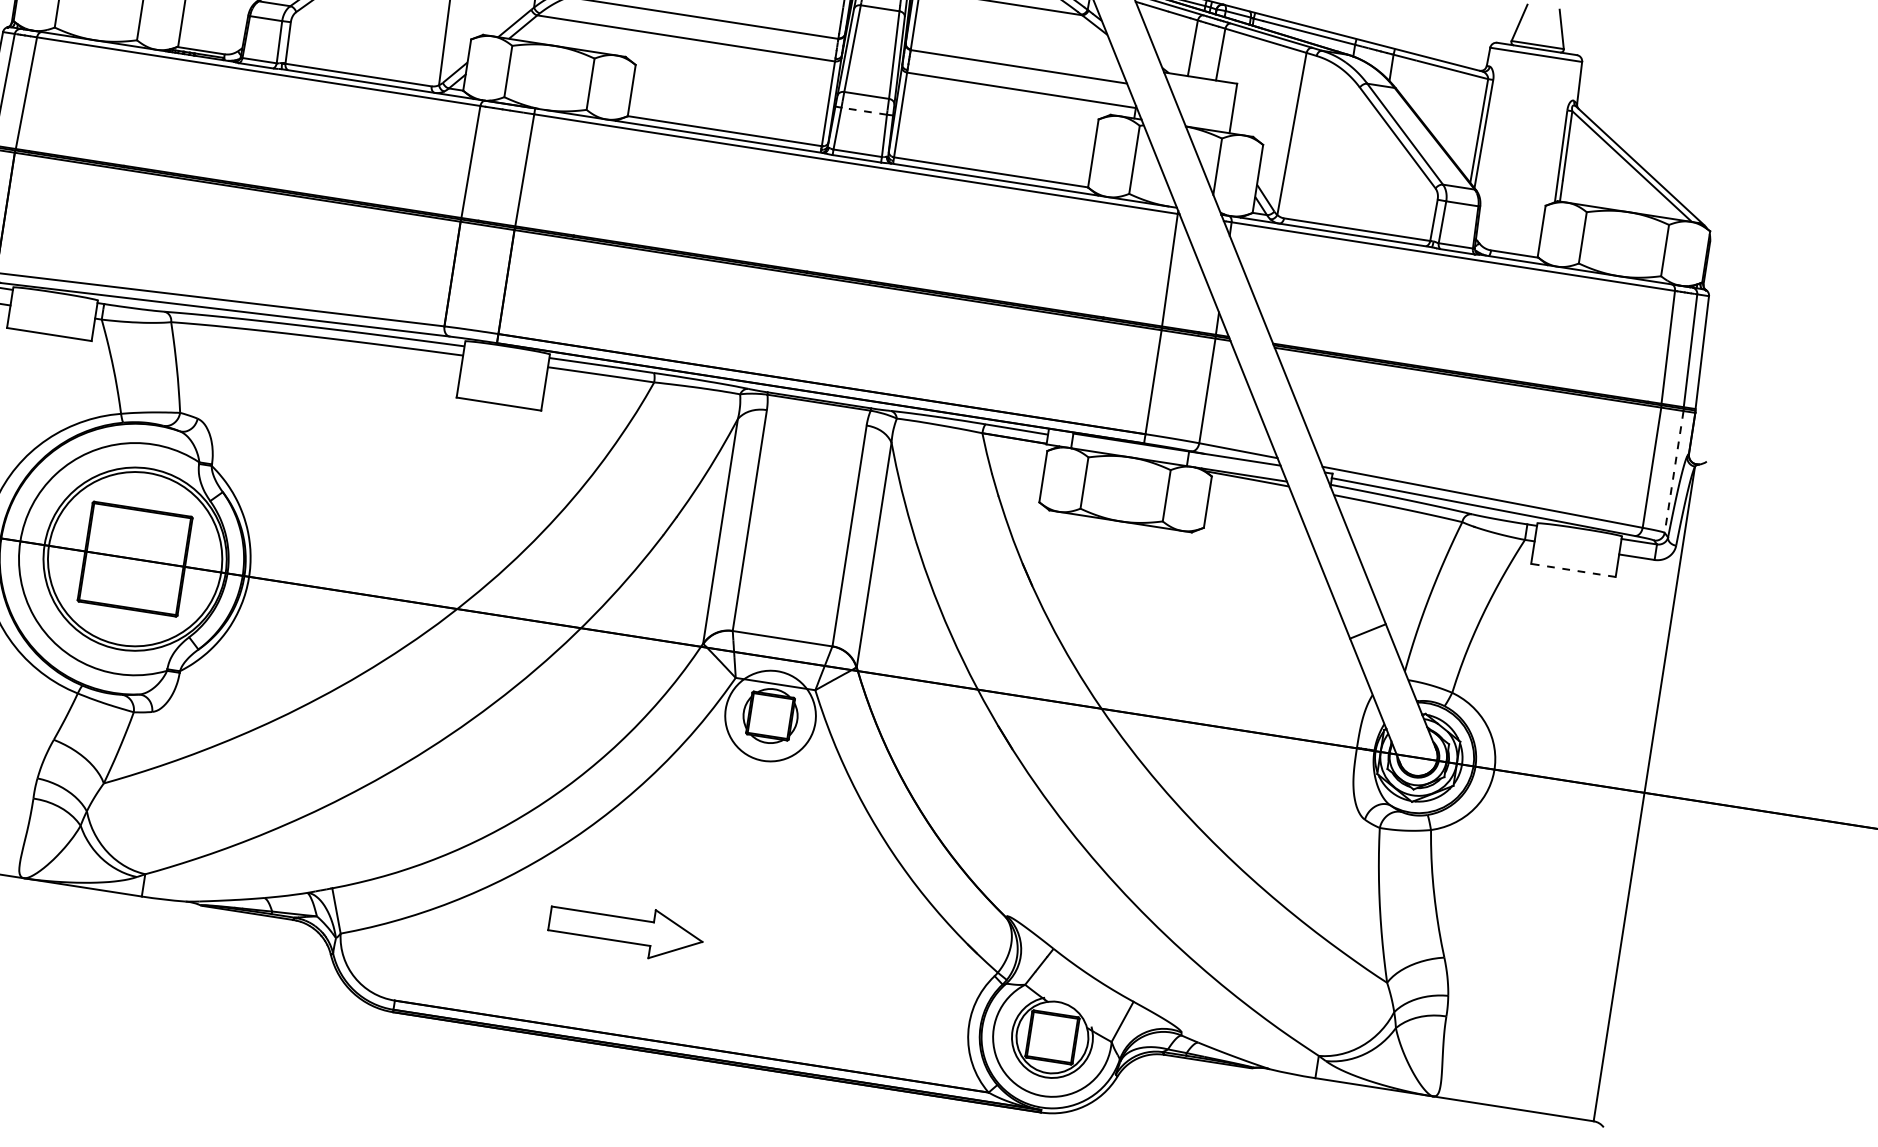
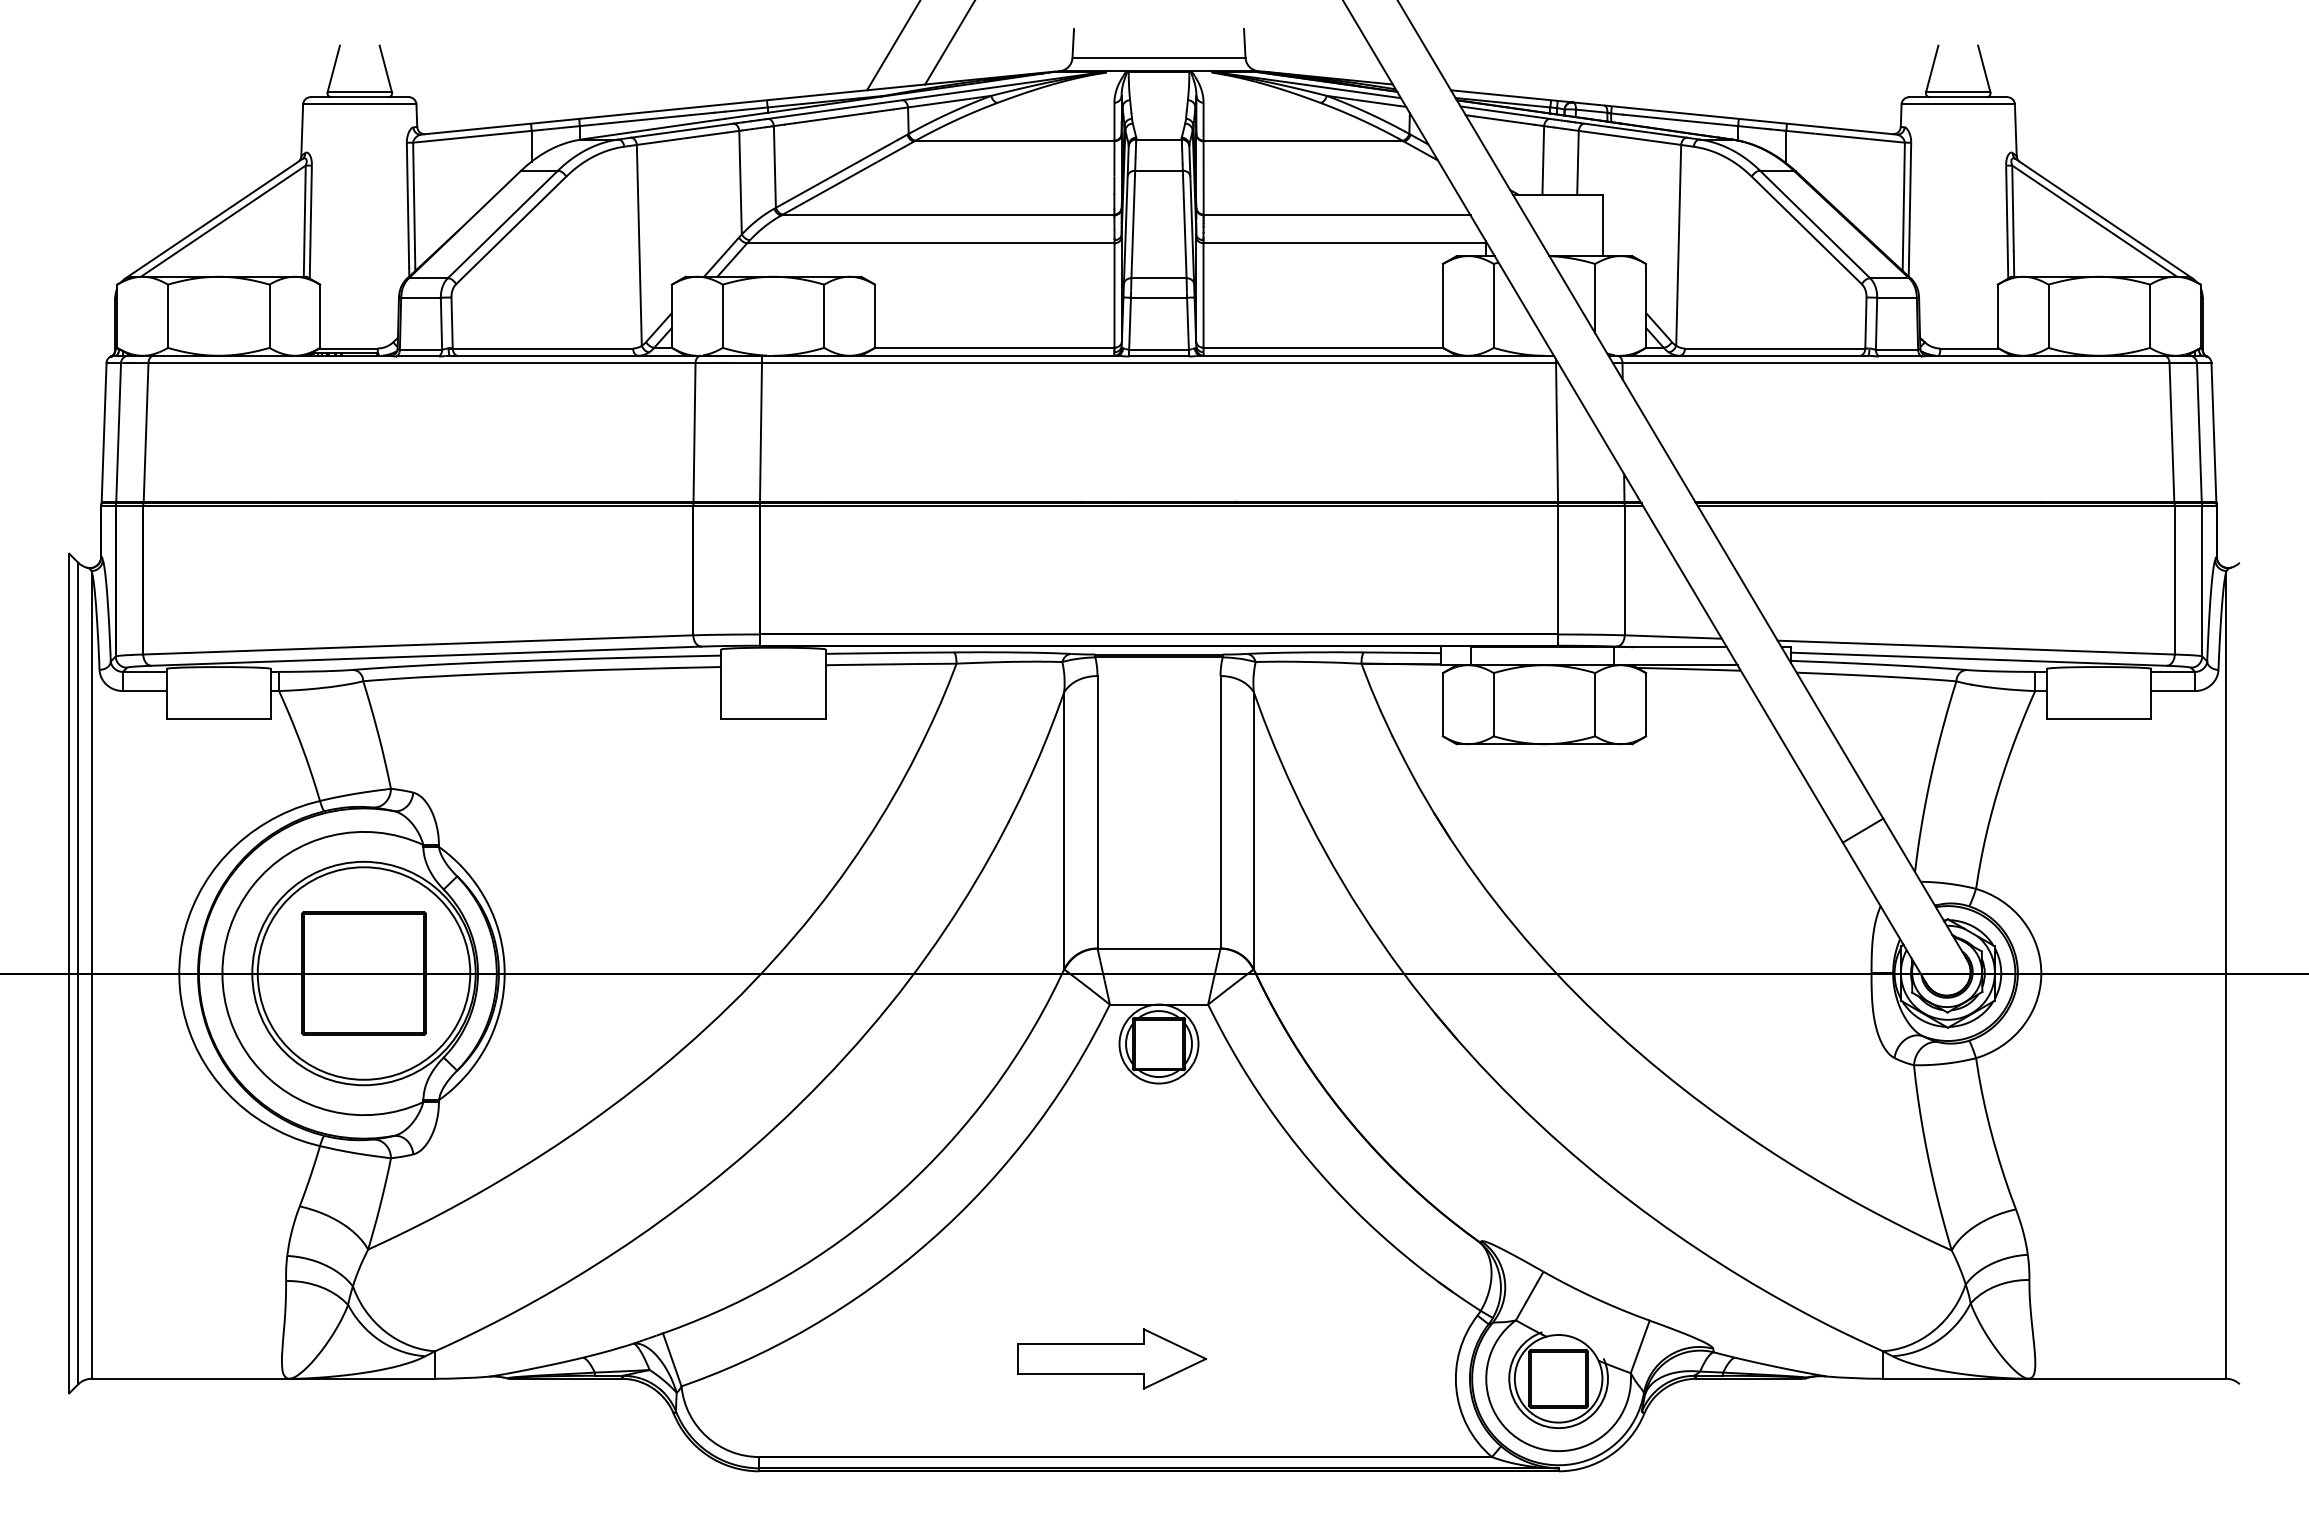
line: (863, 110) -> (1158, 297), dashed -> solid
line: (1674, 472) -> (2202, 581), dashed -> solid
line: (1572, 570) -> (2098, 718), dashed -> solid
circle: (770, 715) -> (1158, 1043), size x0.71
part: (626, 929) -> (1112, 1358), moved

